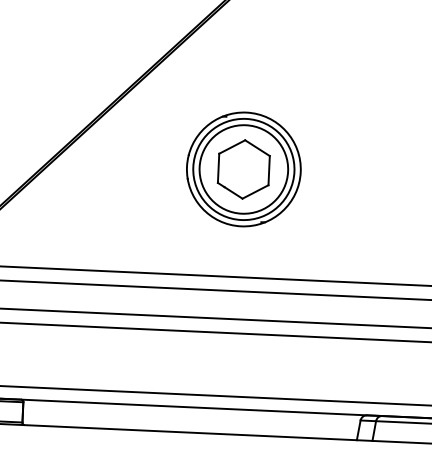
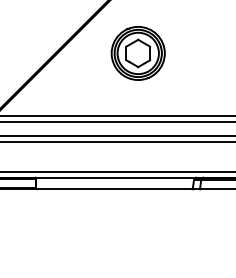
part: (242, 169) -> (137, 53), moved

